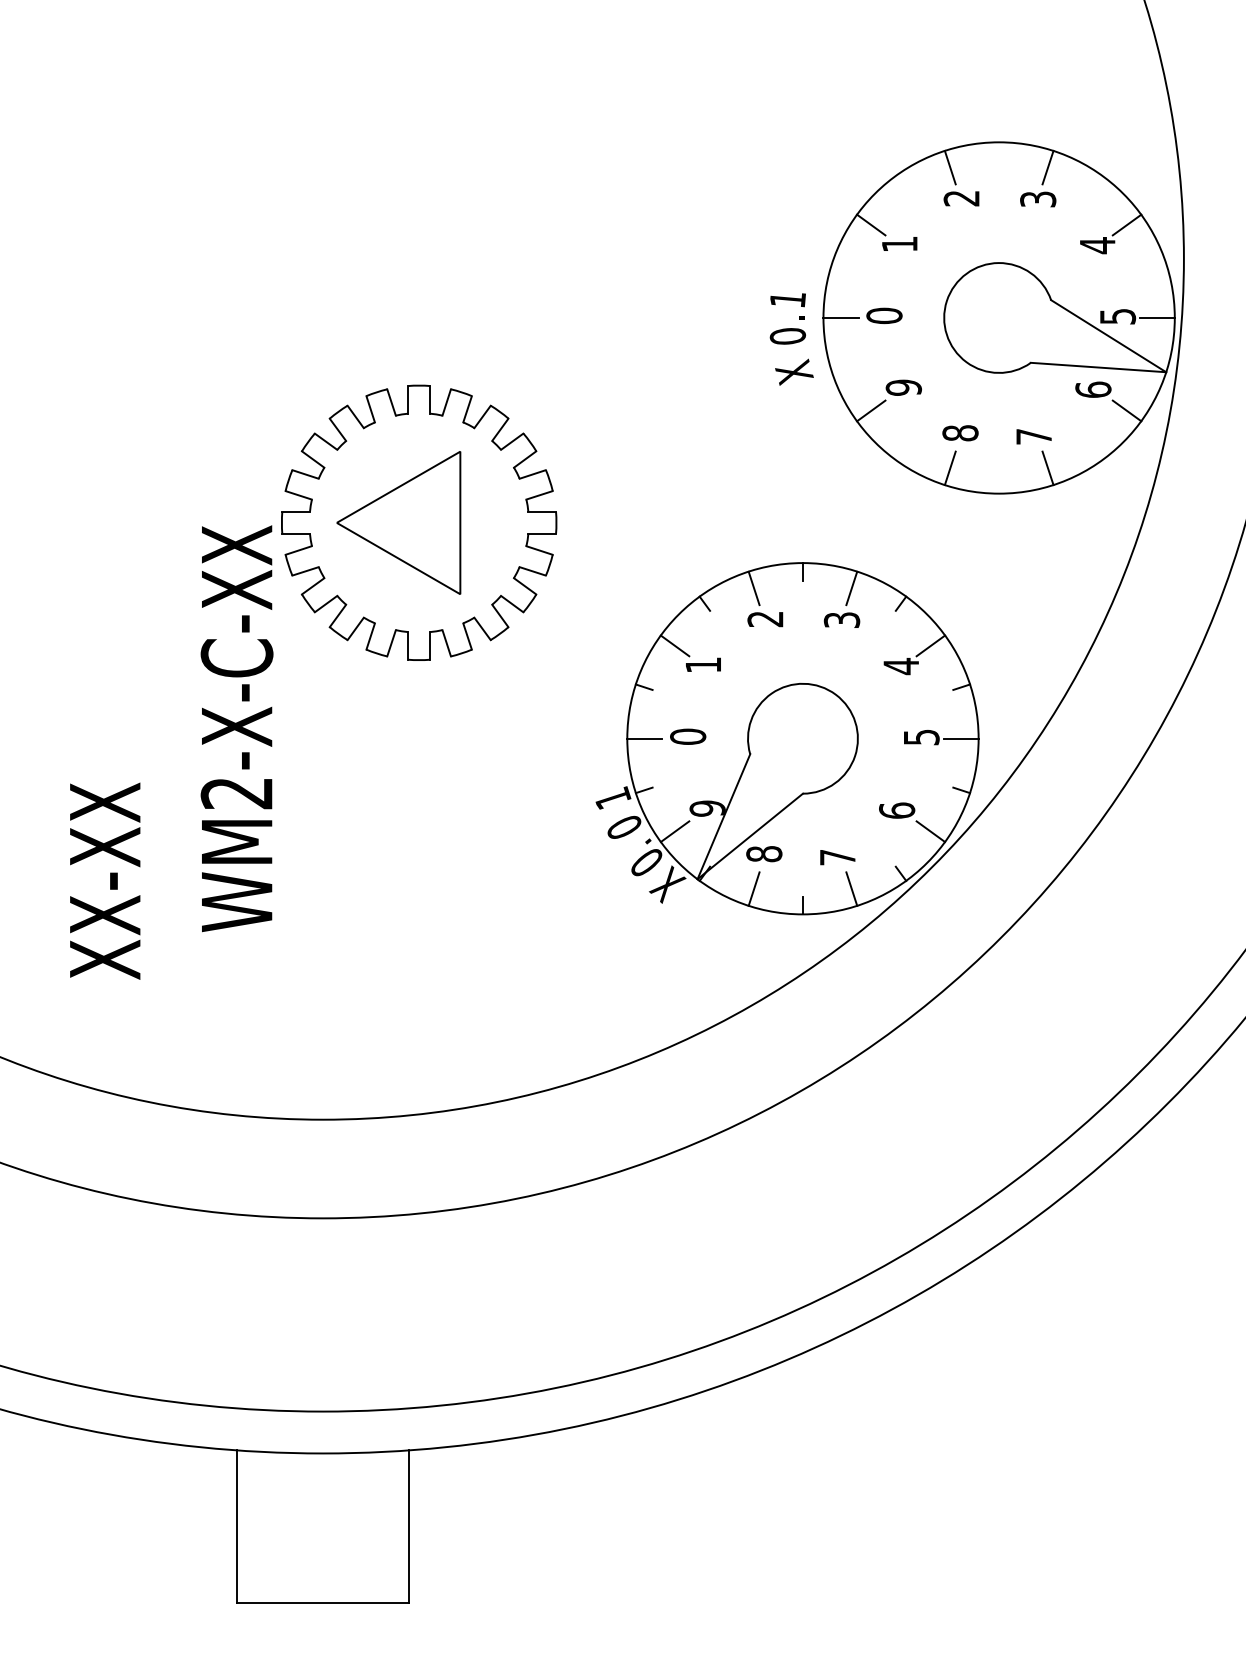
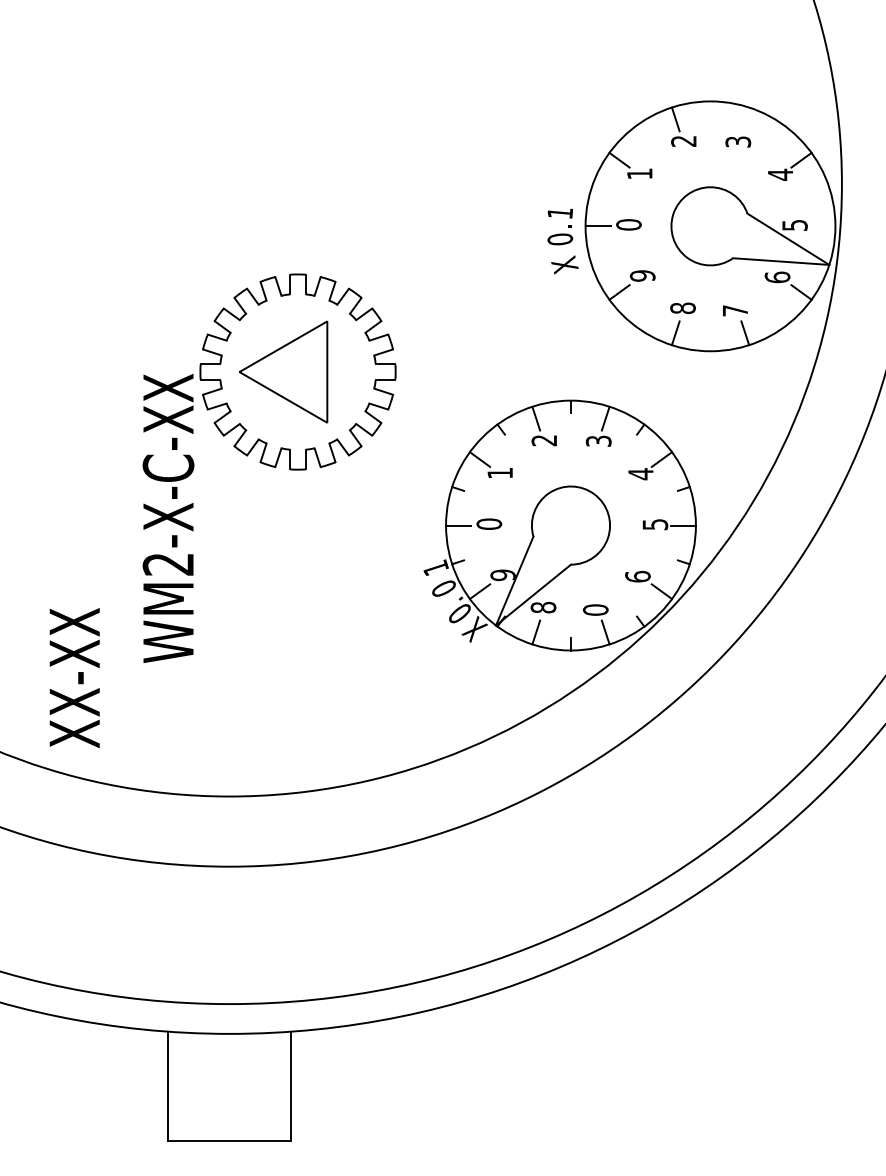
line: (1047, 167) -> (744, 119), removed
line: (1156, 318) -> (822, 226), removed
text: (837, 857) -> (595, 610), 7 -> 0
text: (105, 880) -> (74, 677), moved

